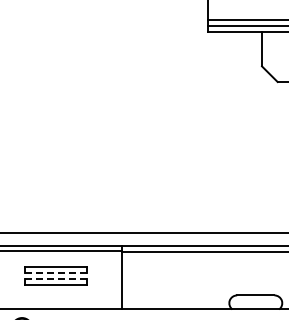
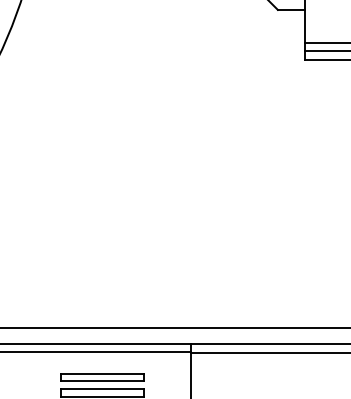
line: (56, 273) -> (103, 381), dashed -> solid
line: (55, 279) -> (102, 389), dashed -> solid

